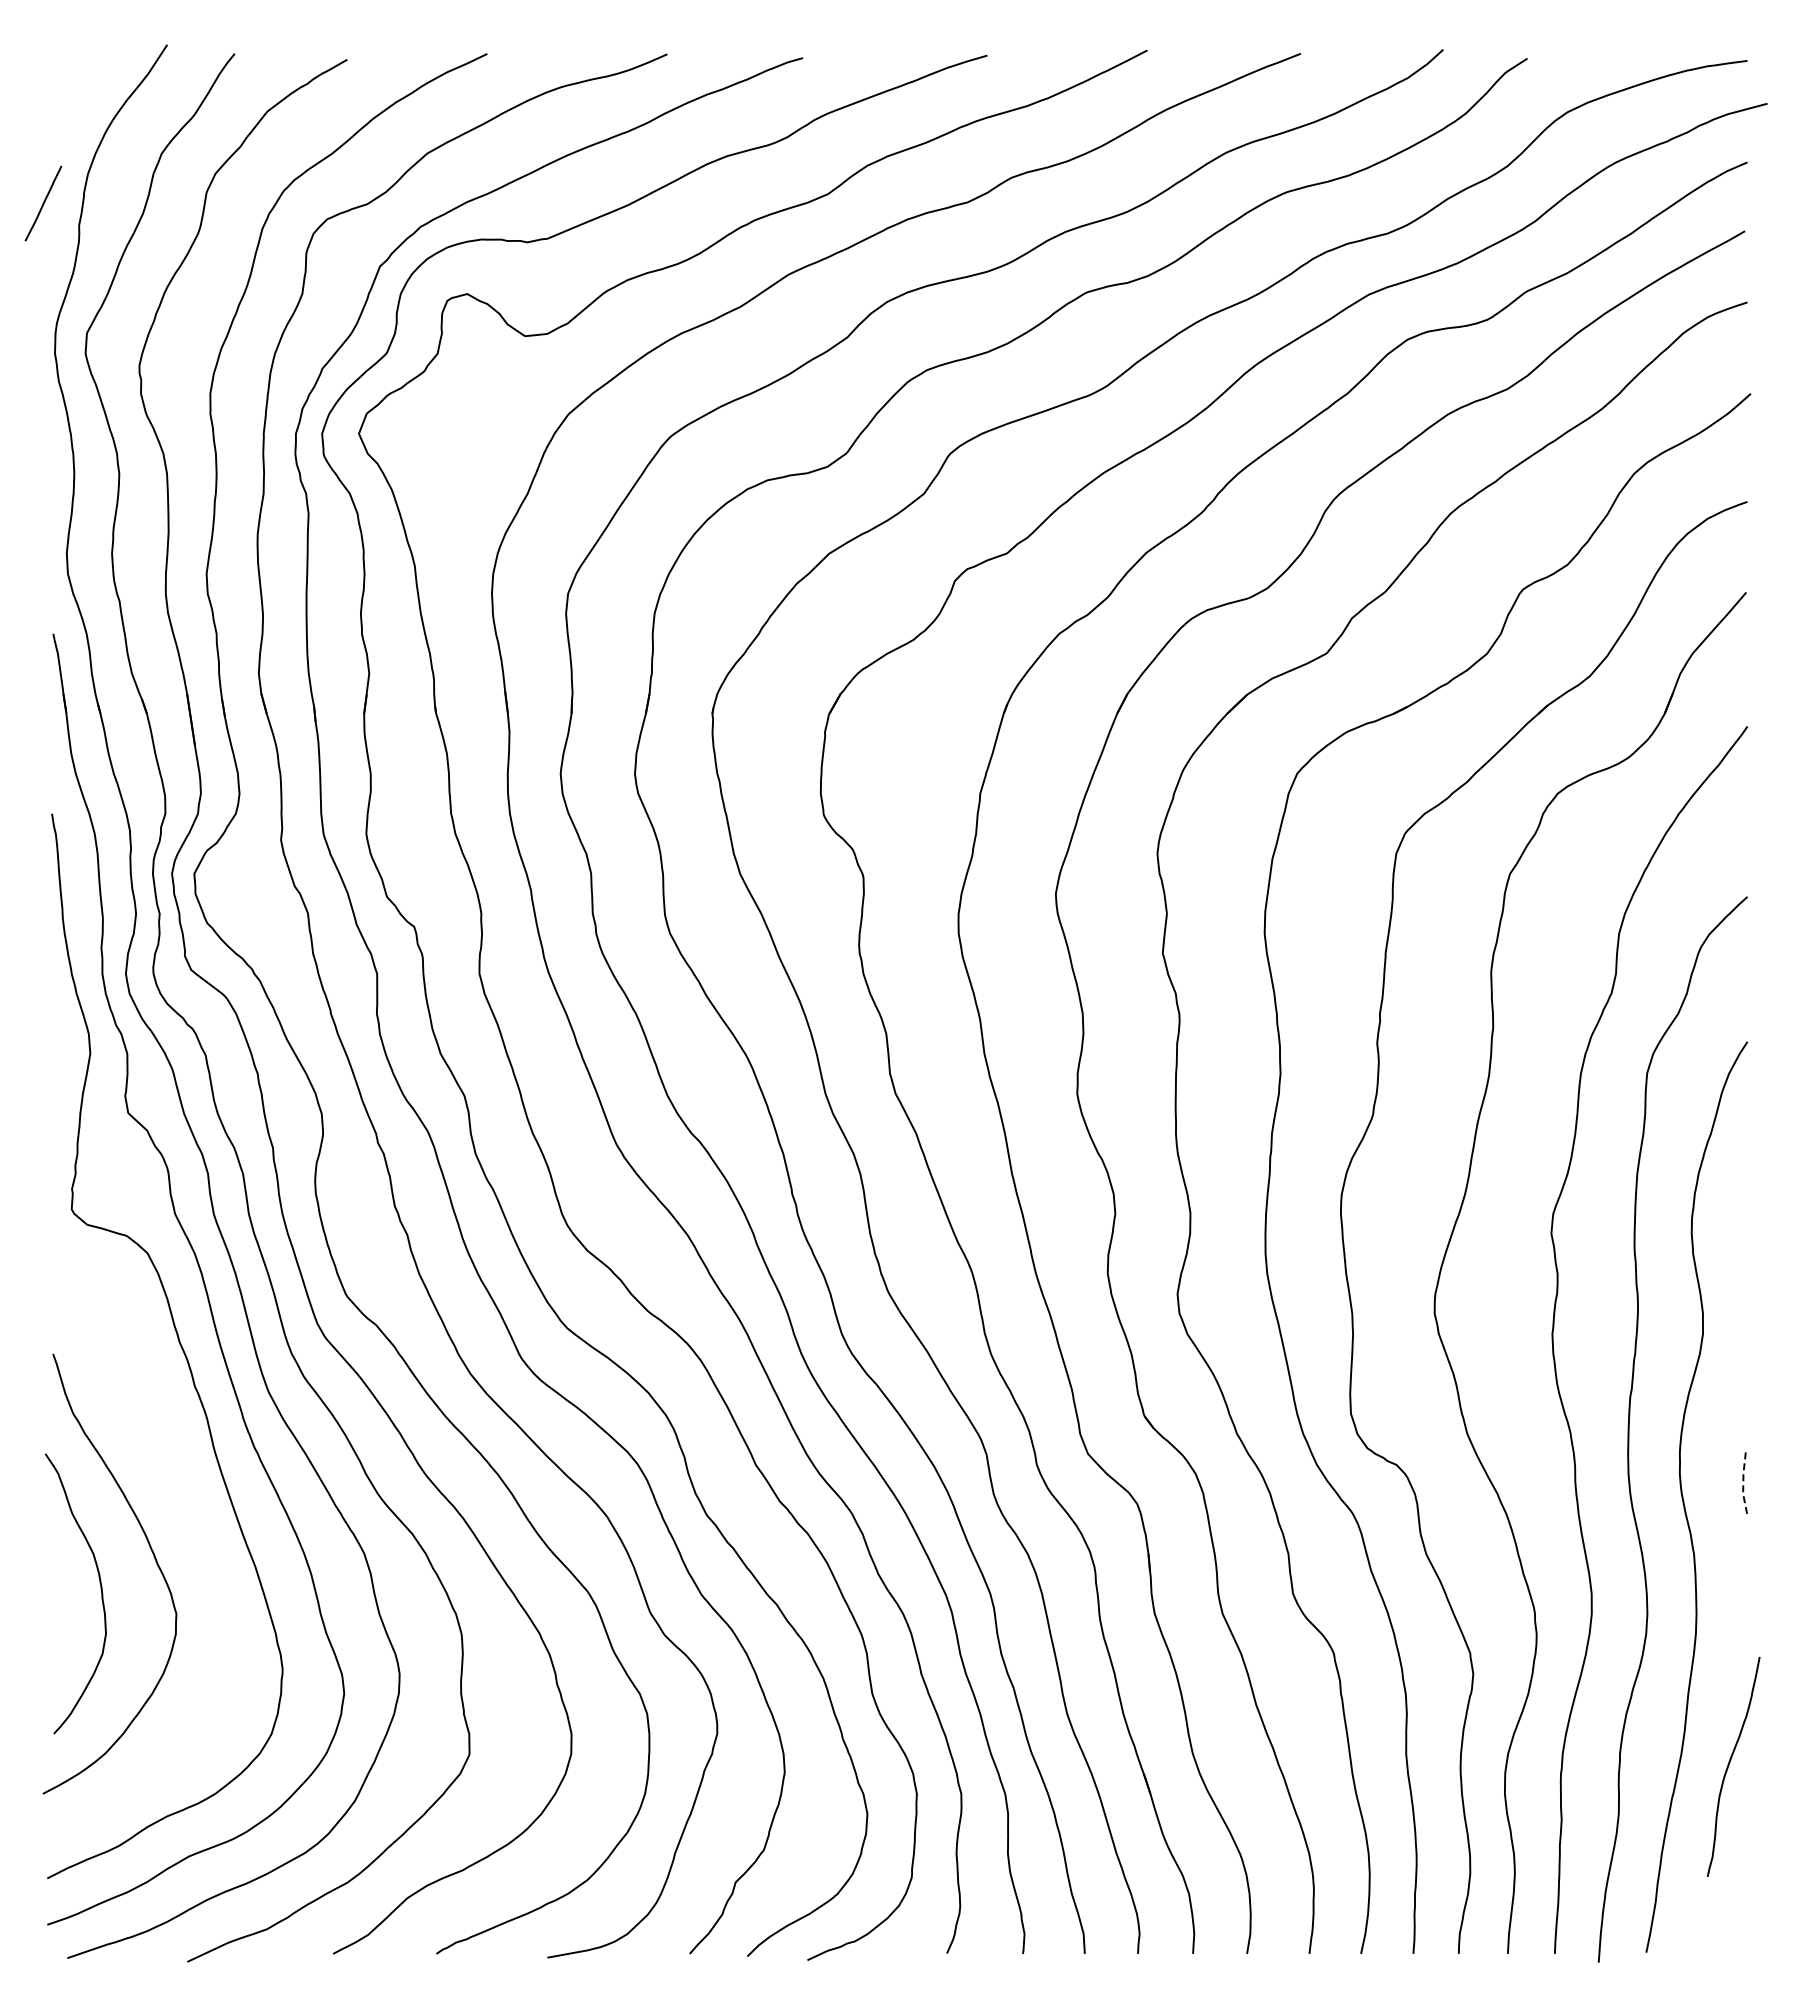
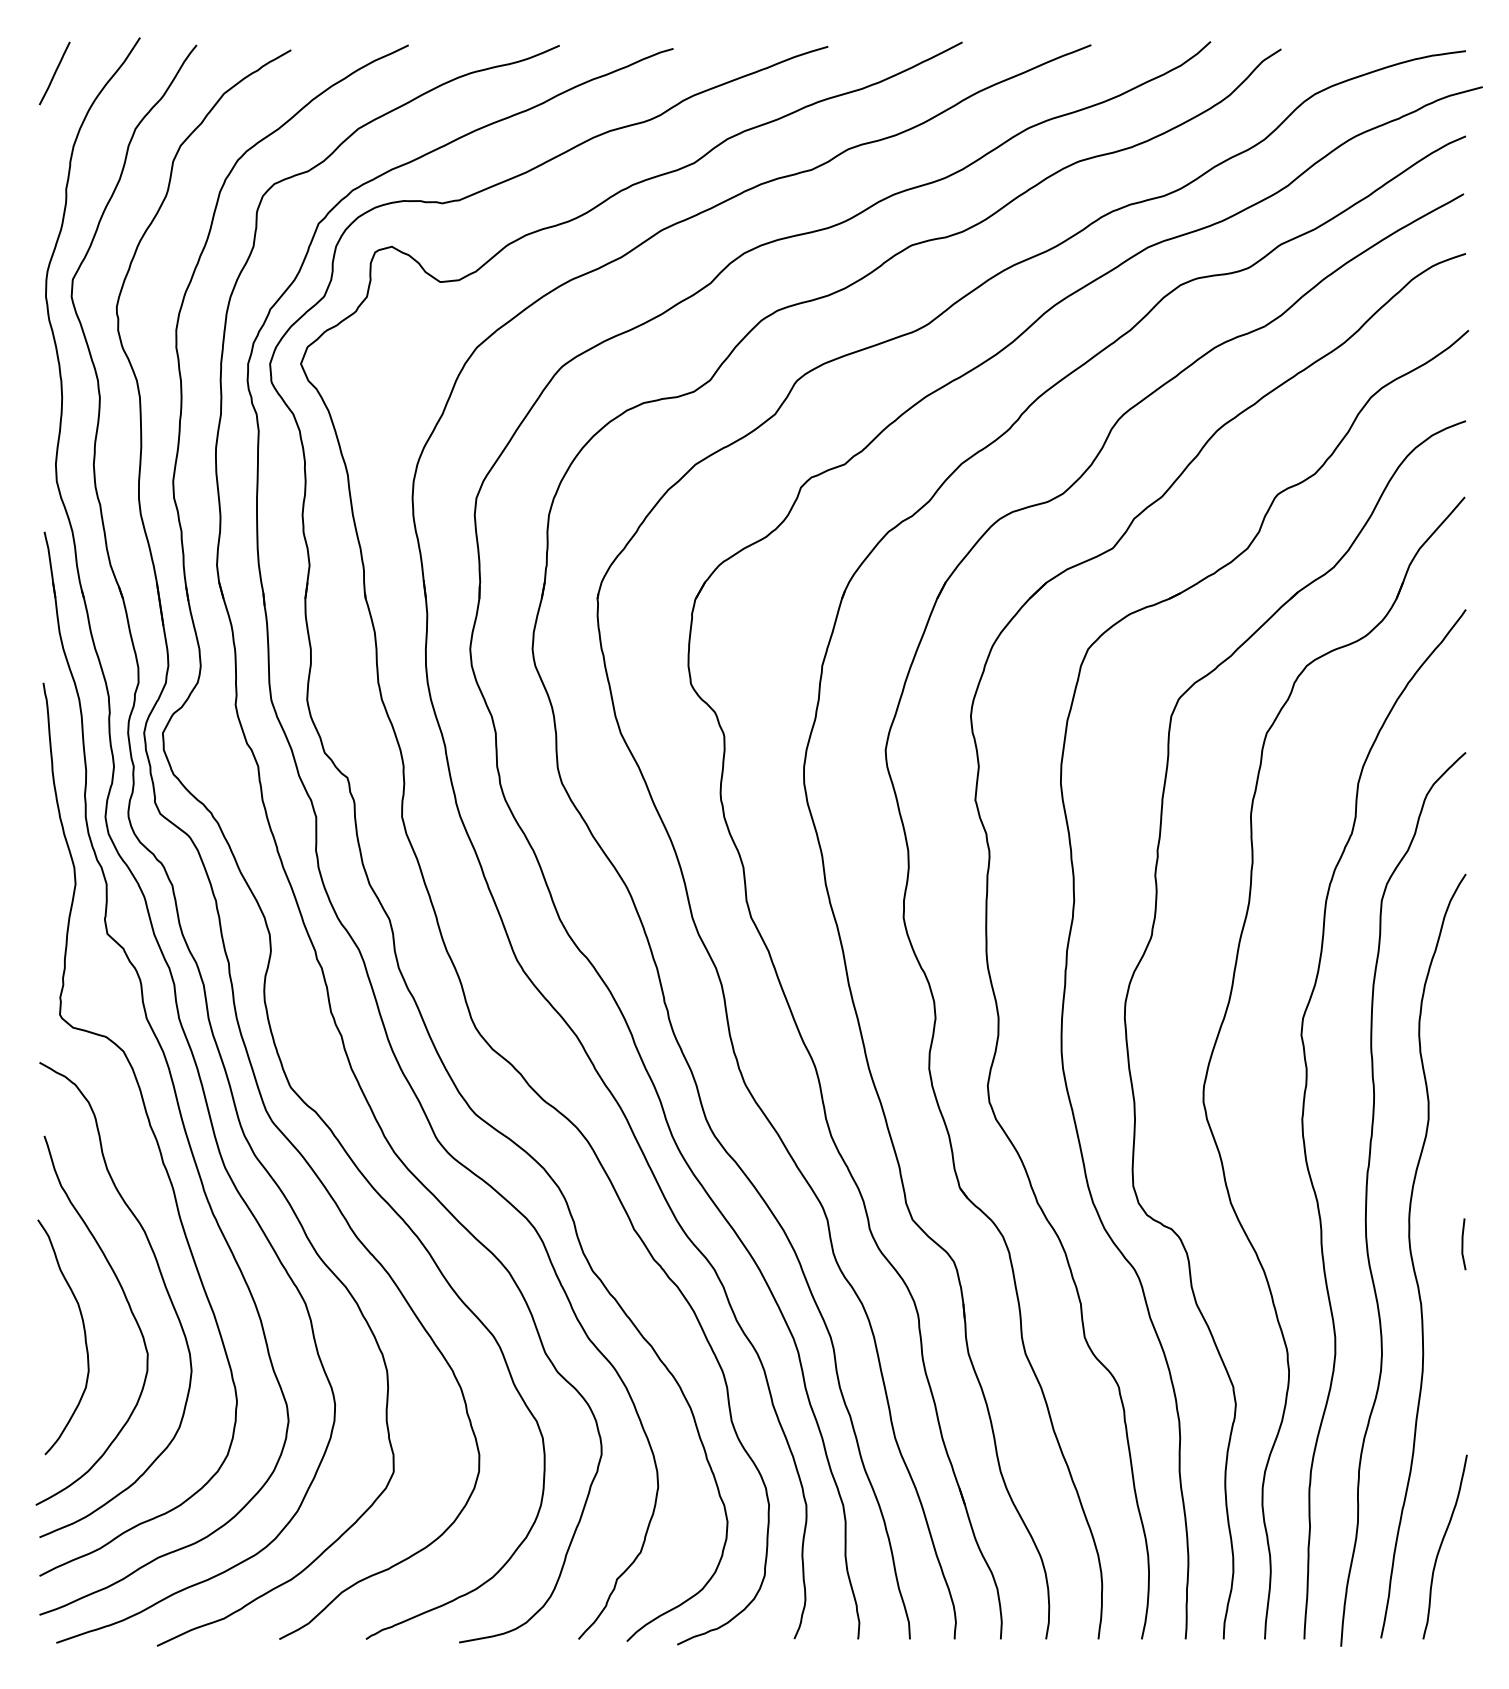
line: (43, 203) -> (54, 73), moved
line: (1743, 1483) -> (1462, 1244), dashed -> solid
curve: (194, 1528) -> (163, 1282), added
curve: (1729, 1765) -> (1441, 1545), moved

